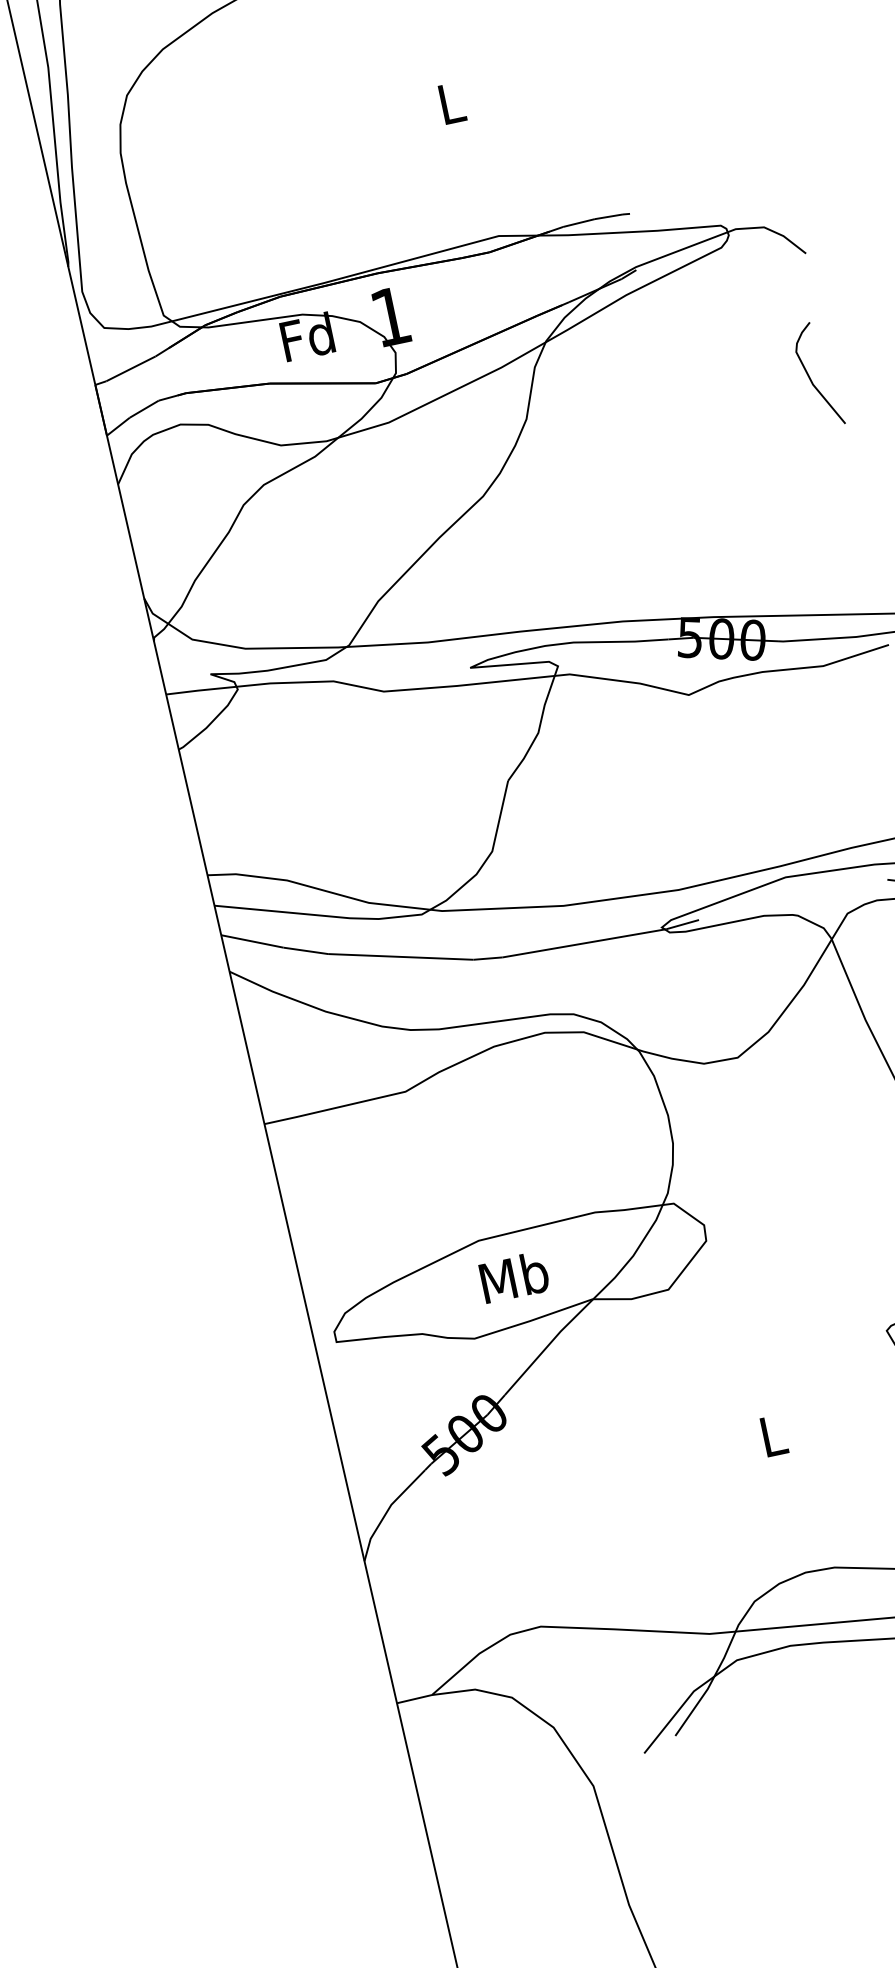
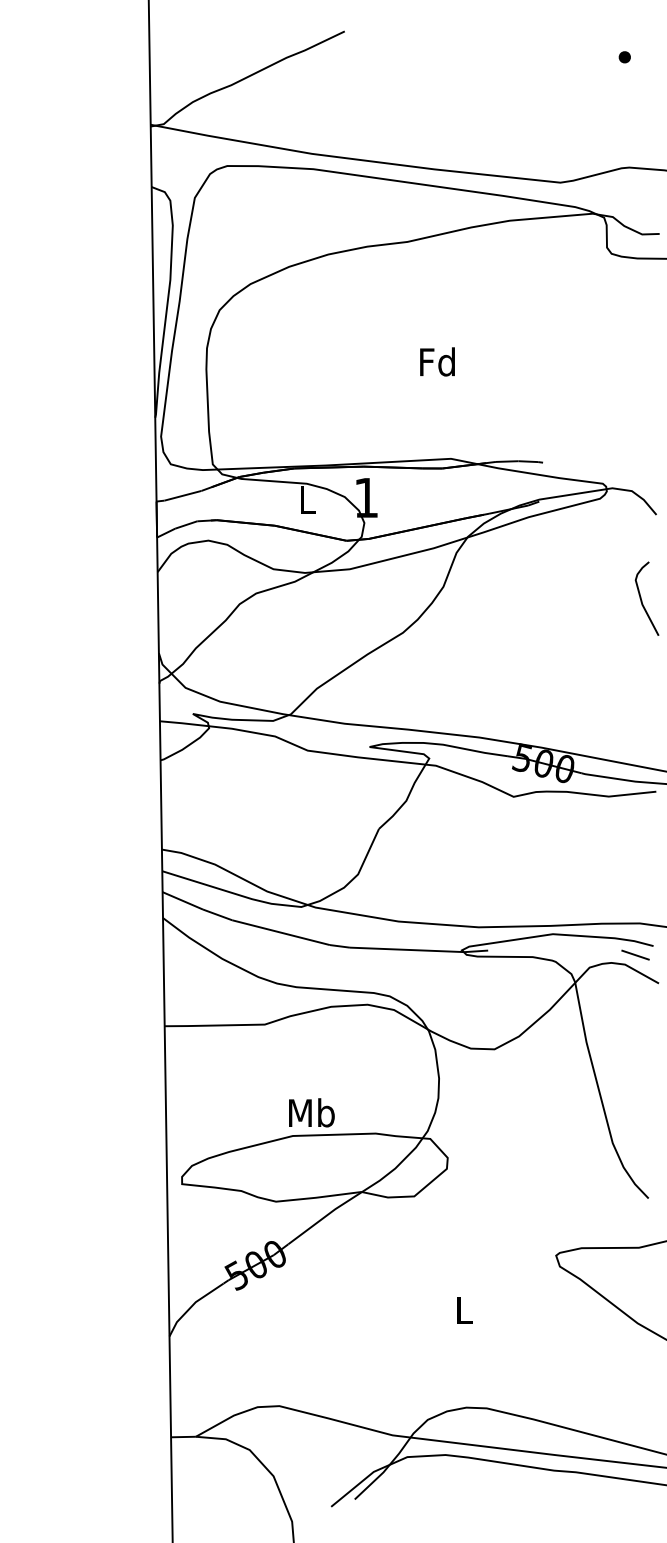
text: (450, 102) -> (437, 361), L -> Fd
text: (306, 336) -> (306, 499), Fd -> L
text: (513, 1276) -> (311, 1112), moved

